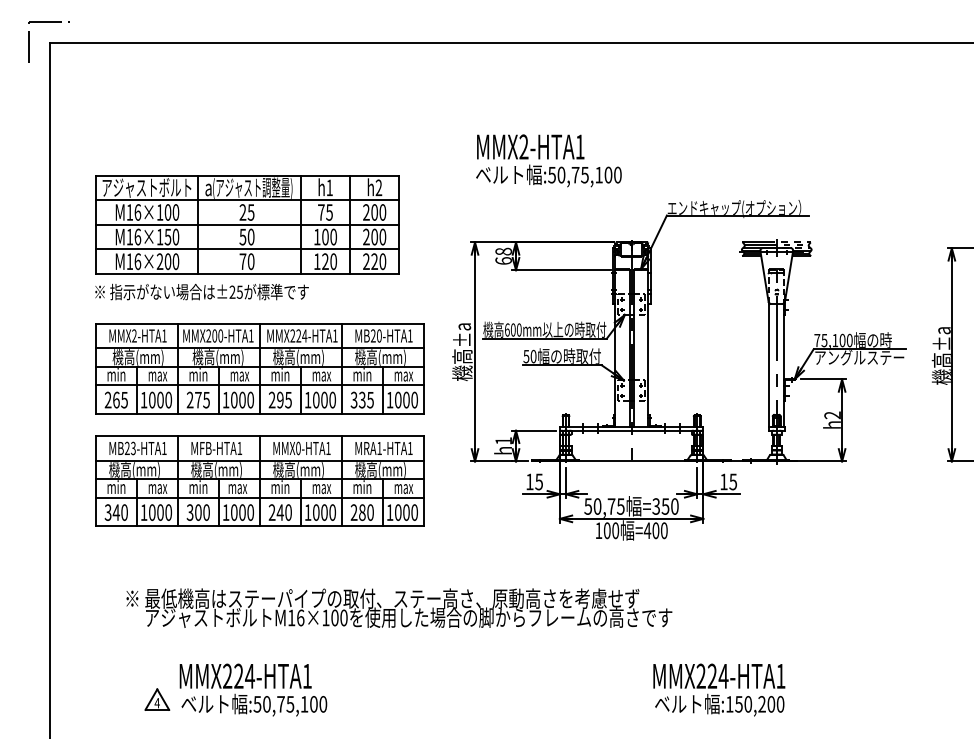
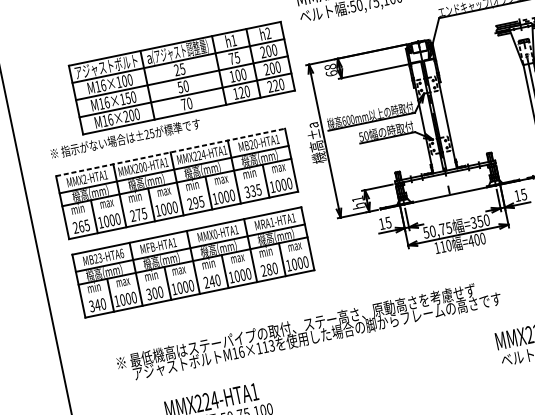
part: (247, 224) -> (181, 78), moved
line: (259, 323) -> (170, 152), solid -> dashed
line: (259, 385) -> (179, 195), removed
text: (164, 448) -> (122, 253), MB23-HTA1 -> MB23-HTA6
line: (259, 497) -> (195, 273), removed
text: (607, 530) -> (443, 246), 100 -> 110
text: (339, 617) -> (268, 346), M16×100 -> M16×113

